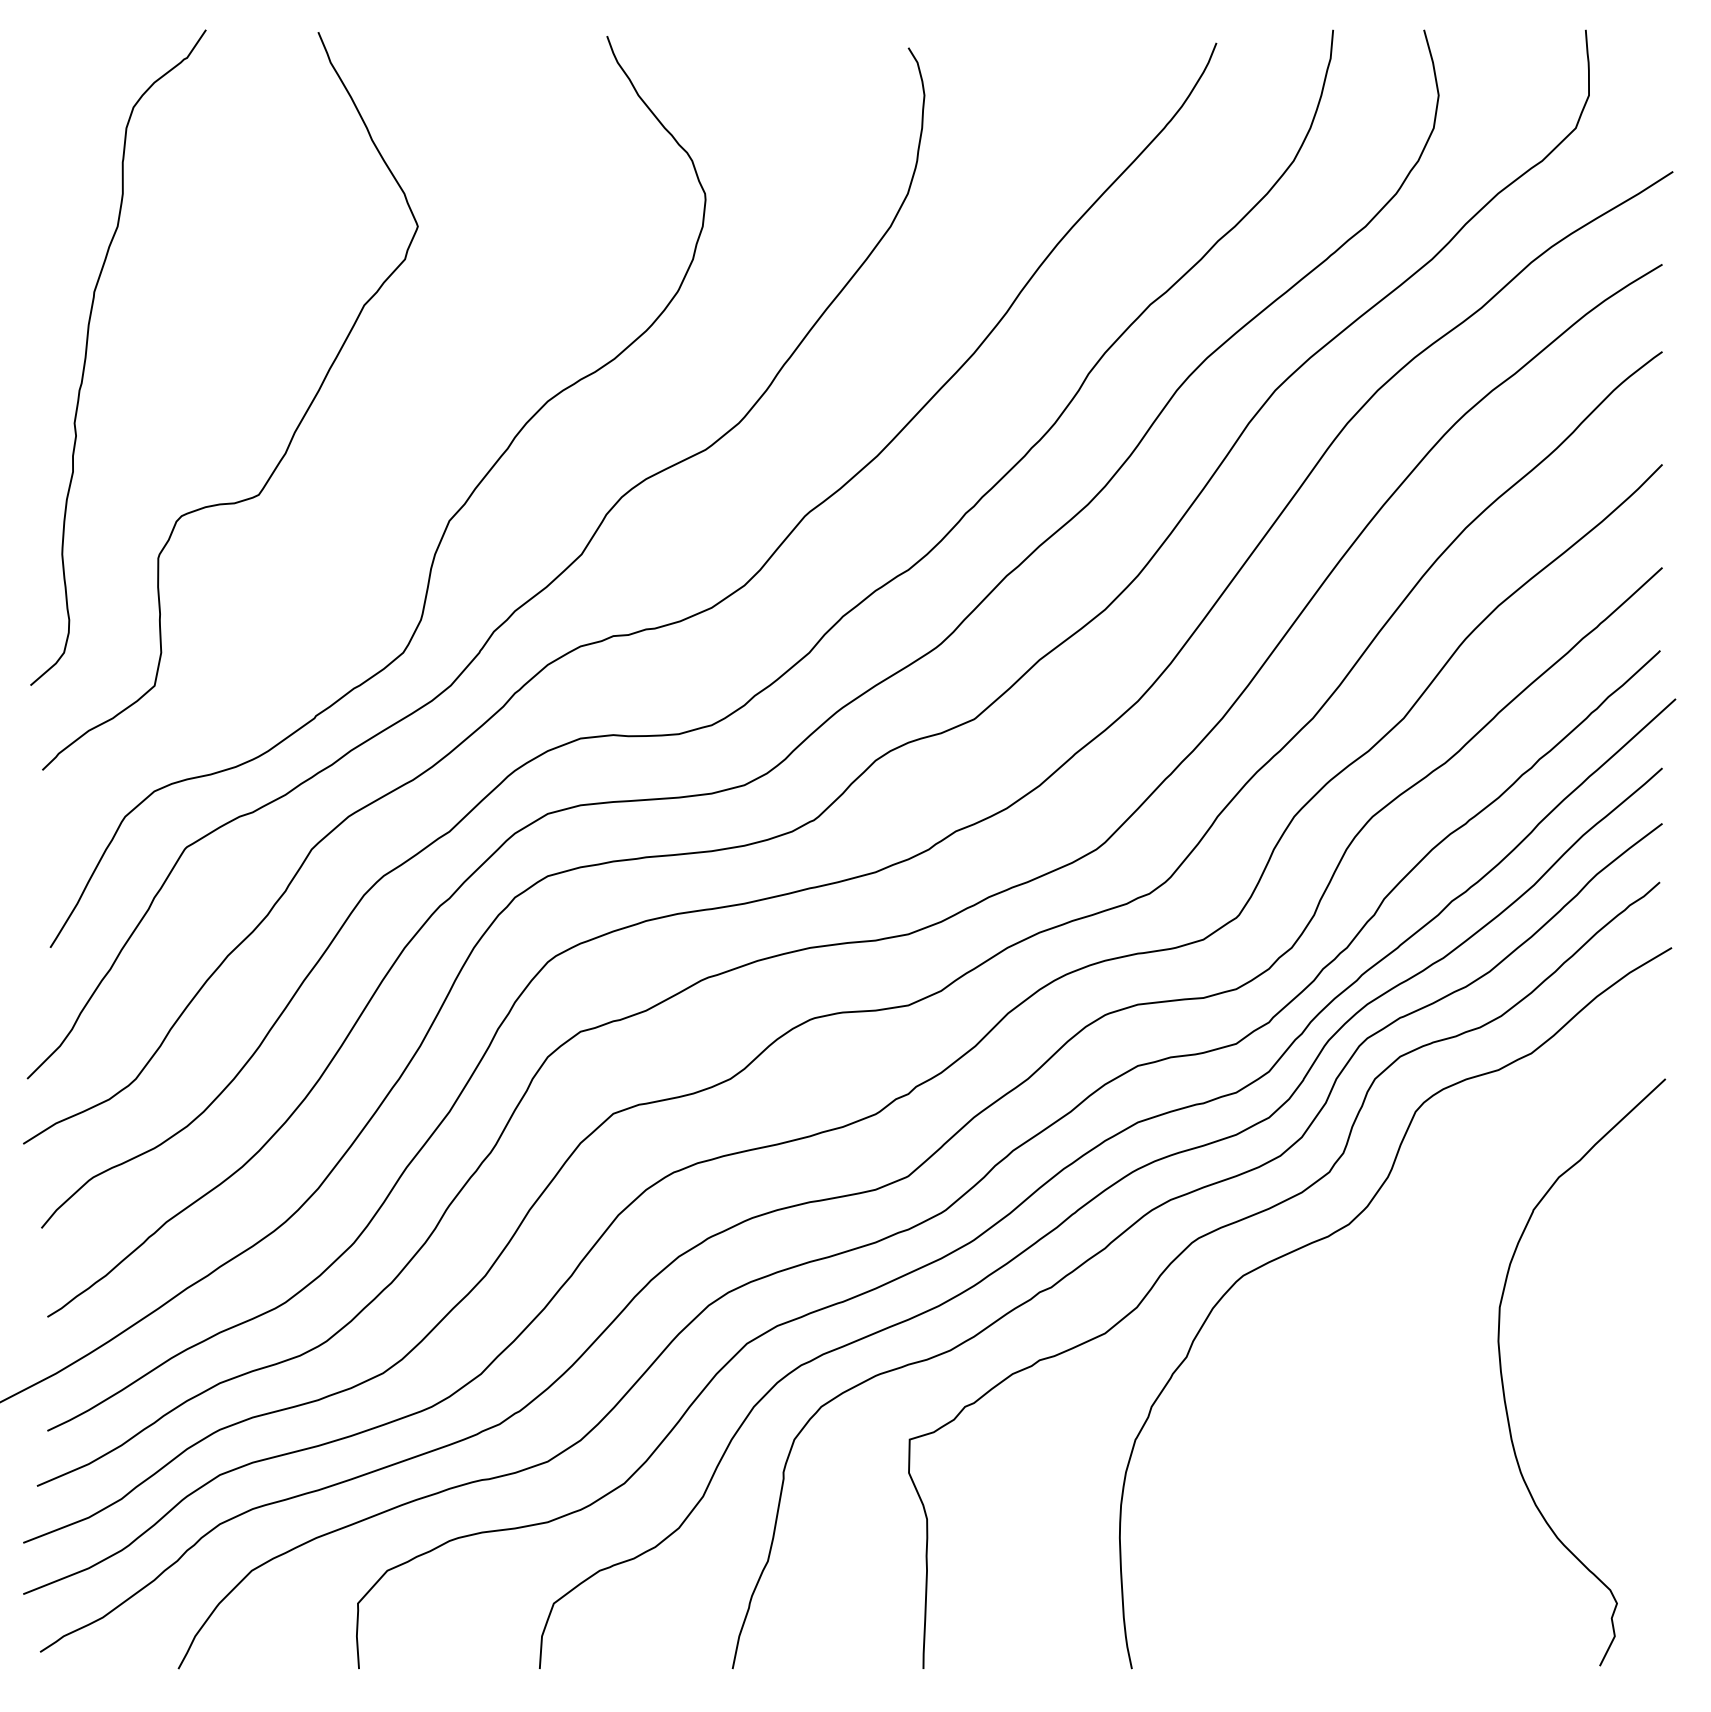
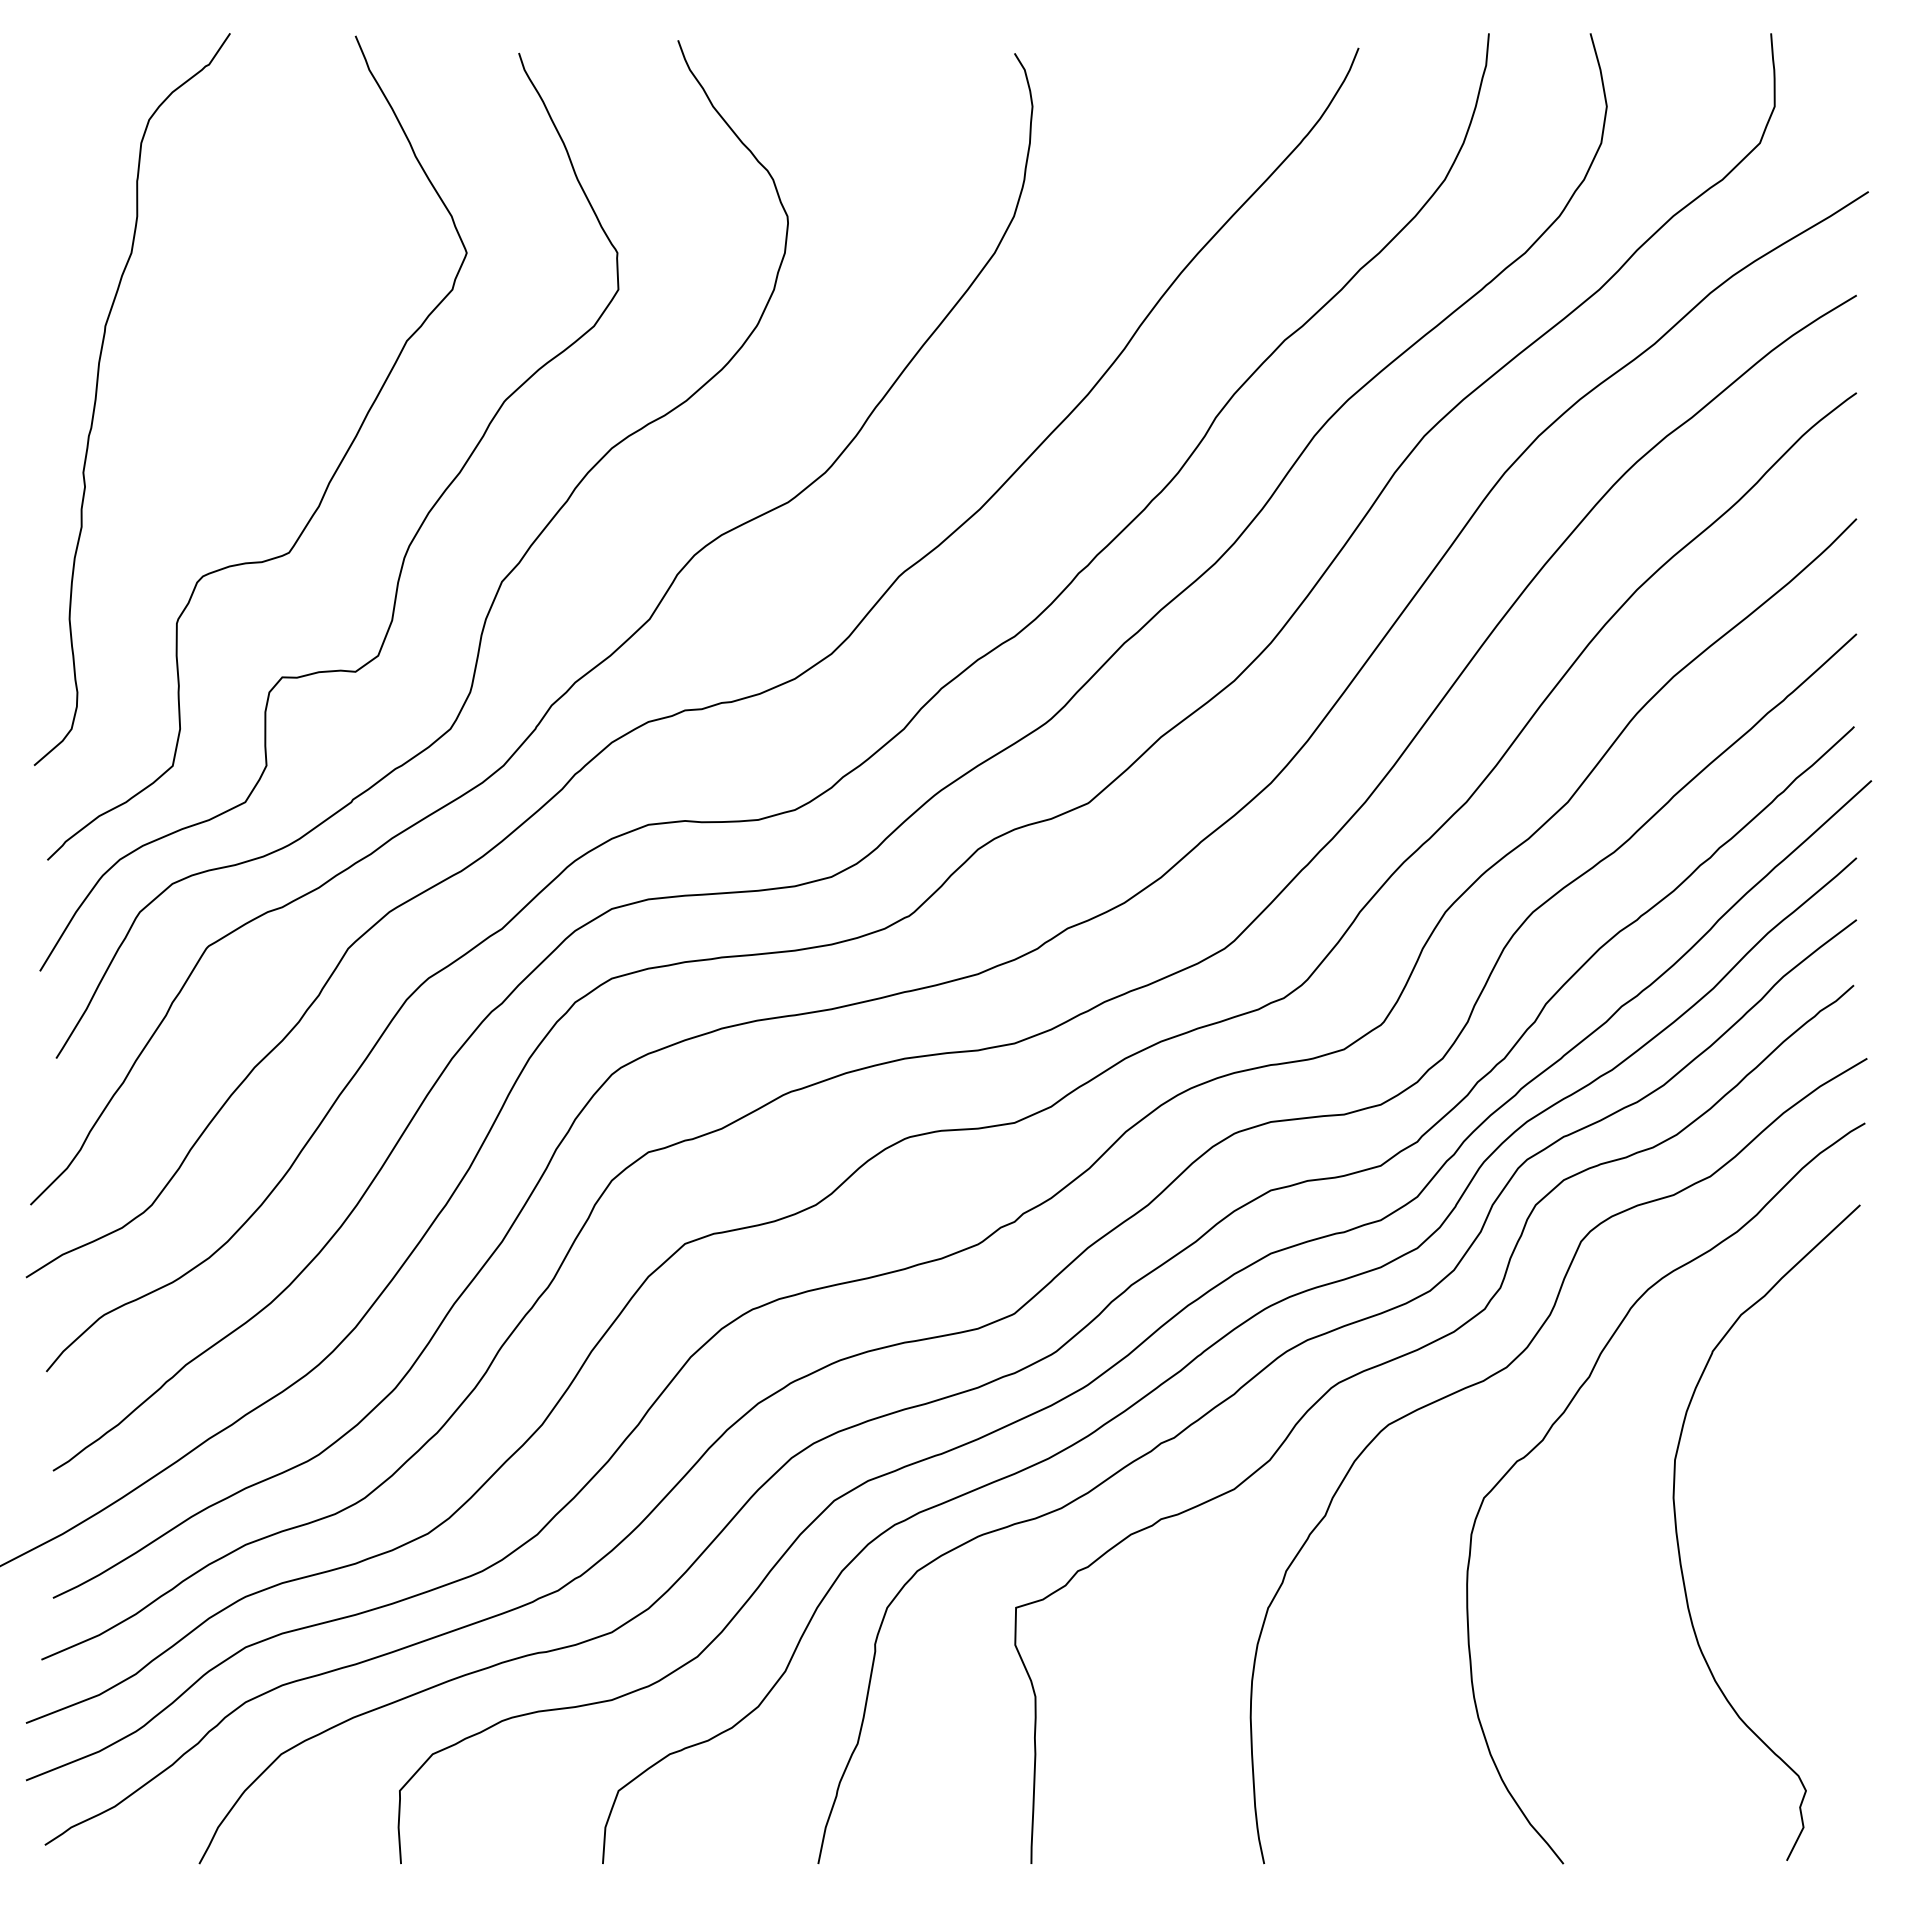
curve: (364, 490) -> (407, 547), added
curve: (1400, 1265) -> (1564, 1413), added

